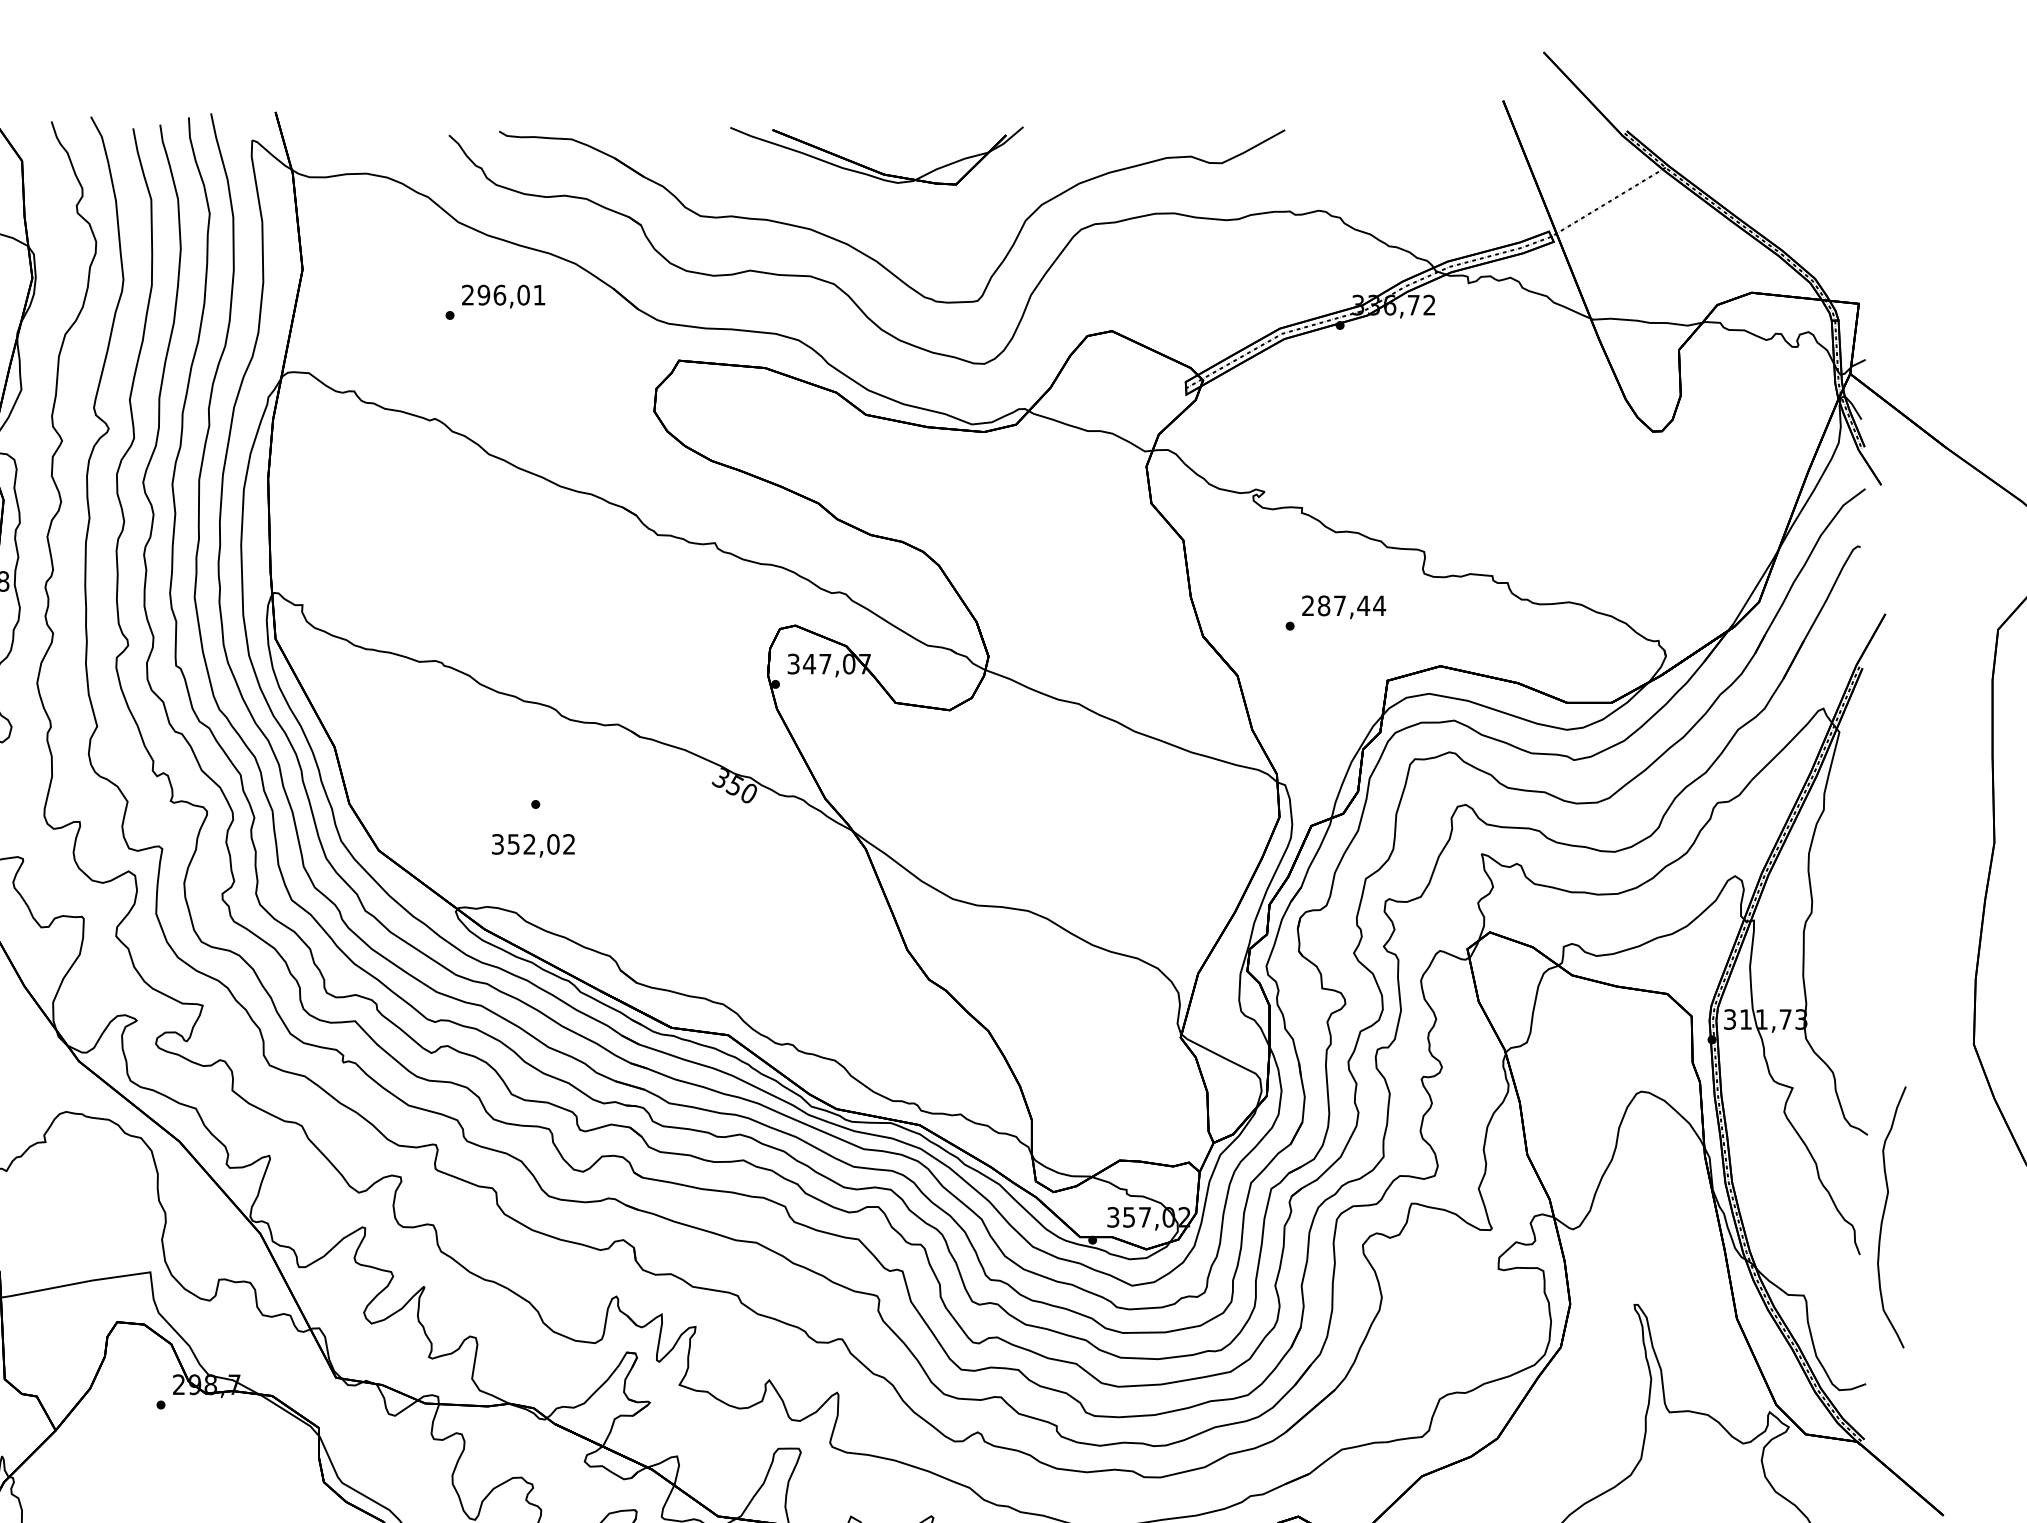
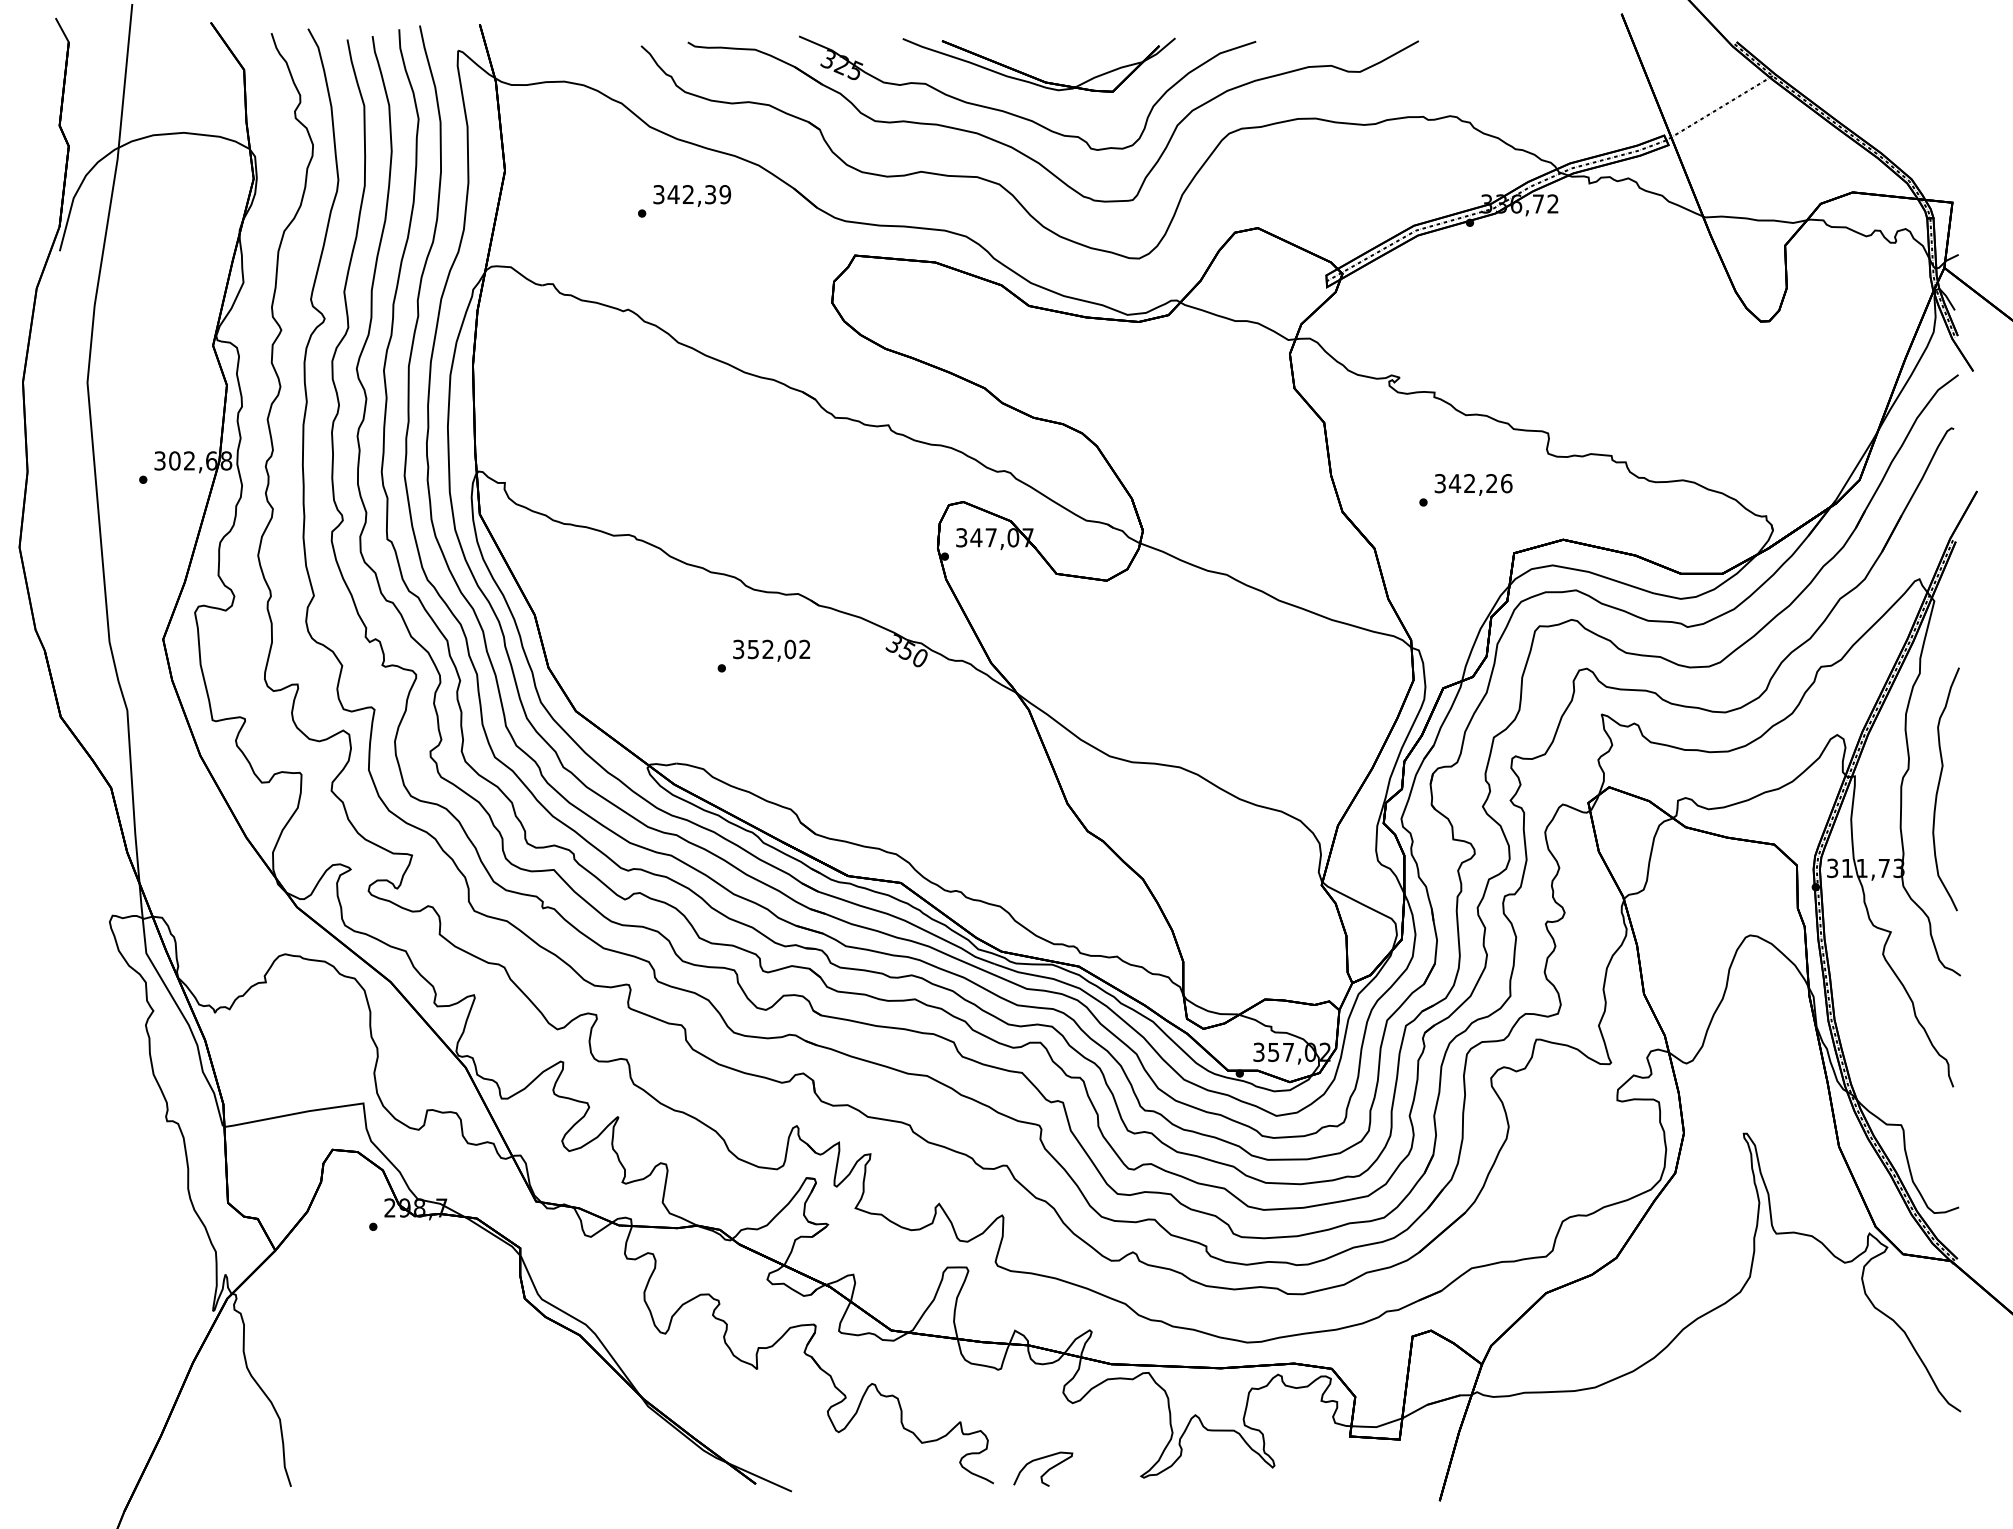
part: (855, 210) -> (1019, 115), added
text: (504, 295) -> (692, 194), 296,01 -> 342,39
text: (1343, 605) -> (1473, 483), 287,44 -> 342,26
text: (533, 845) -> (771, 650), moved
curve: (1884, 1214) -> (1939, 786), moved

